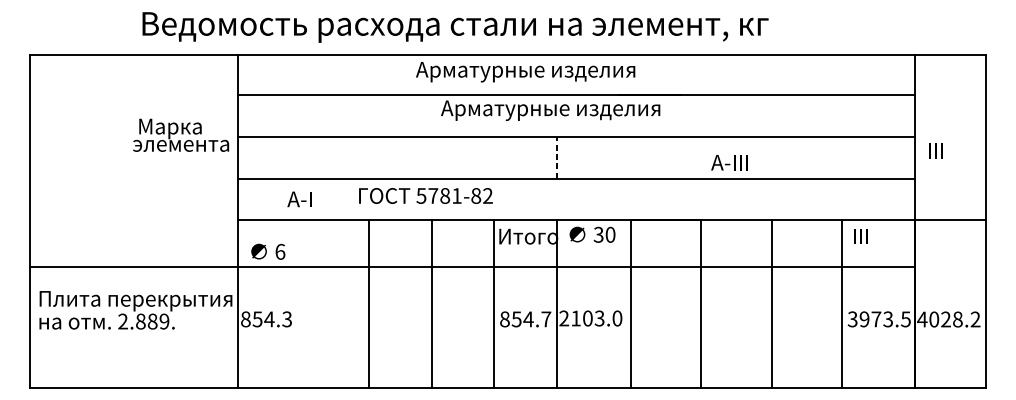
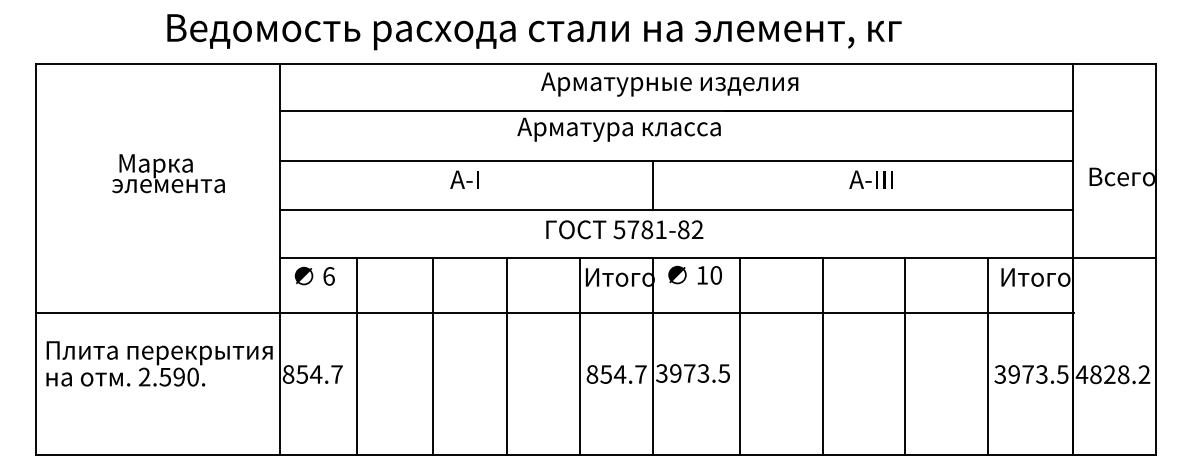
text: (525, 72) -> (669, 84), moved
text: (595, 112) -> (698, 131), Арматурные изделия -> Арматура класса
text: (181, 135) -> (168, 173), moved
text: (956, 150) -> (1121, 176), III -> Всего
line: (557, 157) -> (653, 184), dashed -> solid
text: (729, 162) -> (870, 179), moved
text: (425, 195) -> (624, 229), moved
text: (299, 199) -> (464, 179), moved
text: (597, 234) -> (701, 275), 30 -> 10
text: (882, 236) -> (1035, 277), III -> Итого
text: (267, 251) -> (314, 275), moved
line: (303, 304) -> (356, 356), added
text: (591, 318) -> (693, 373), 2103.0 -> 3973.5
text: (286, 319) -> (336, 374), 854.3 -> 854.7
text: (933, 319) -> (1095, 374), 4028.2 -> 4828.2
text: (152, 321) -> (178, 376), 2.889. -> 2.590.

